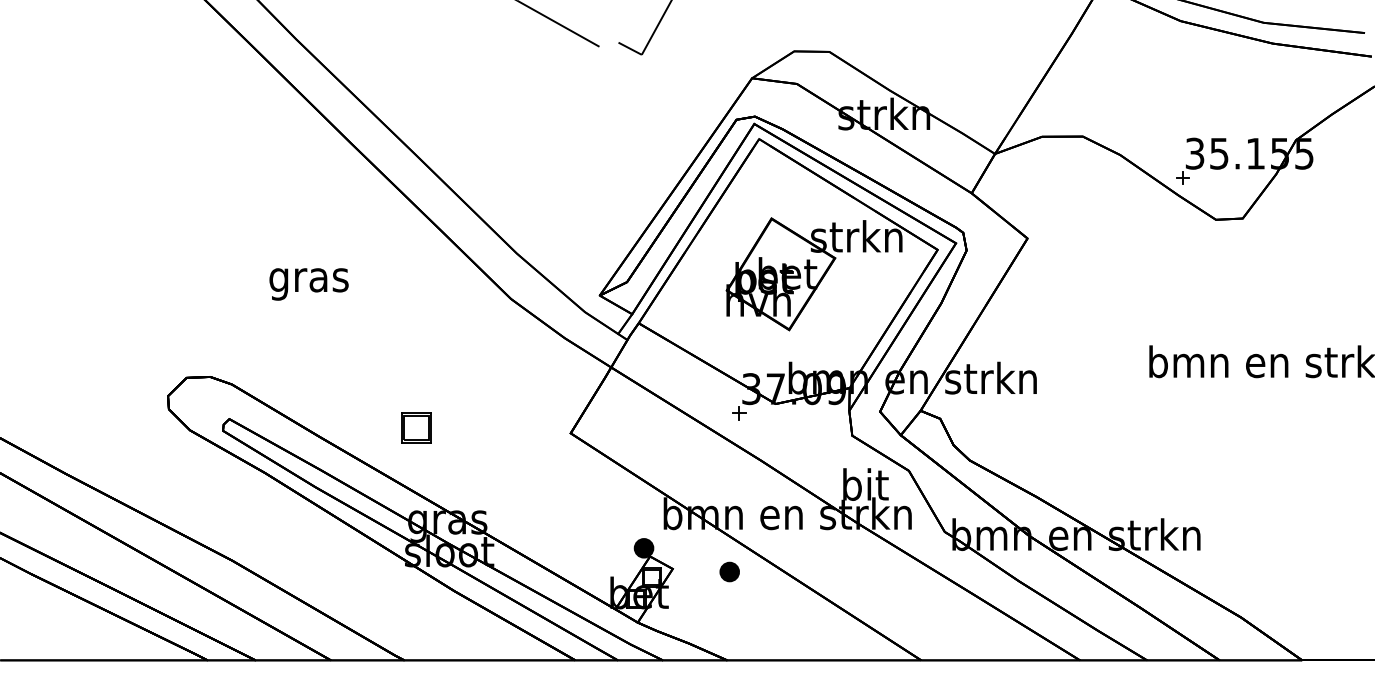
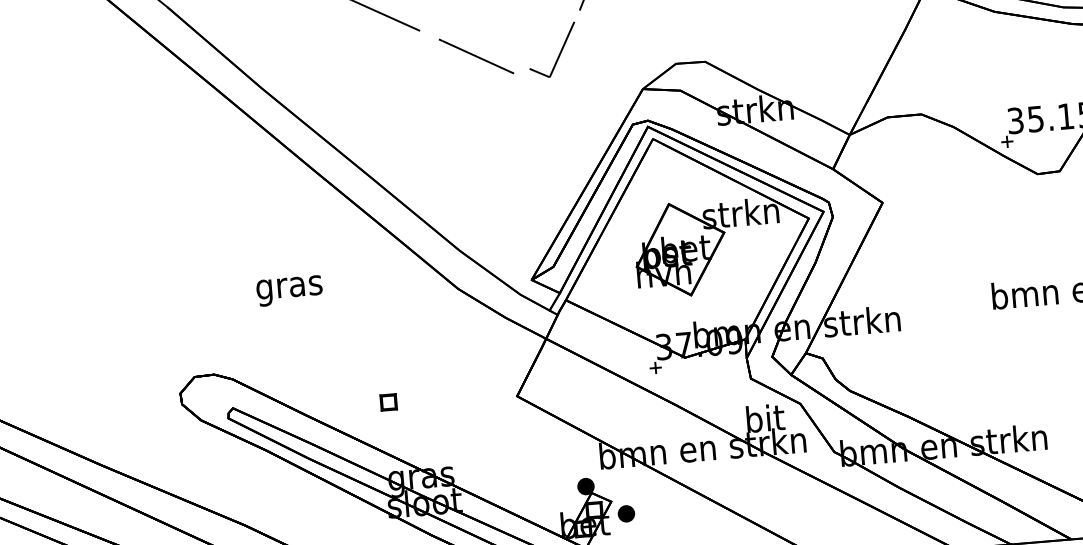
part: (416, 427) -> (388, 402), size x0.62
part: (729, 571) -> (626, 513), moved

